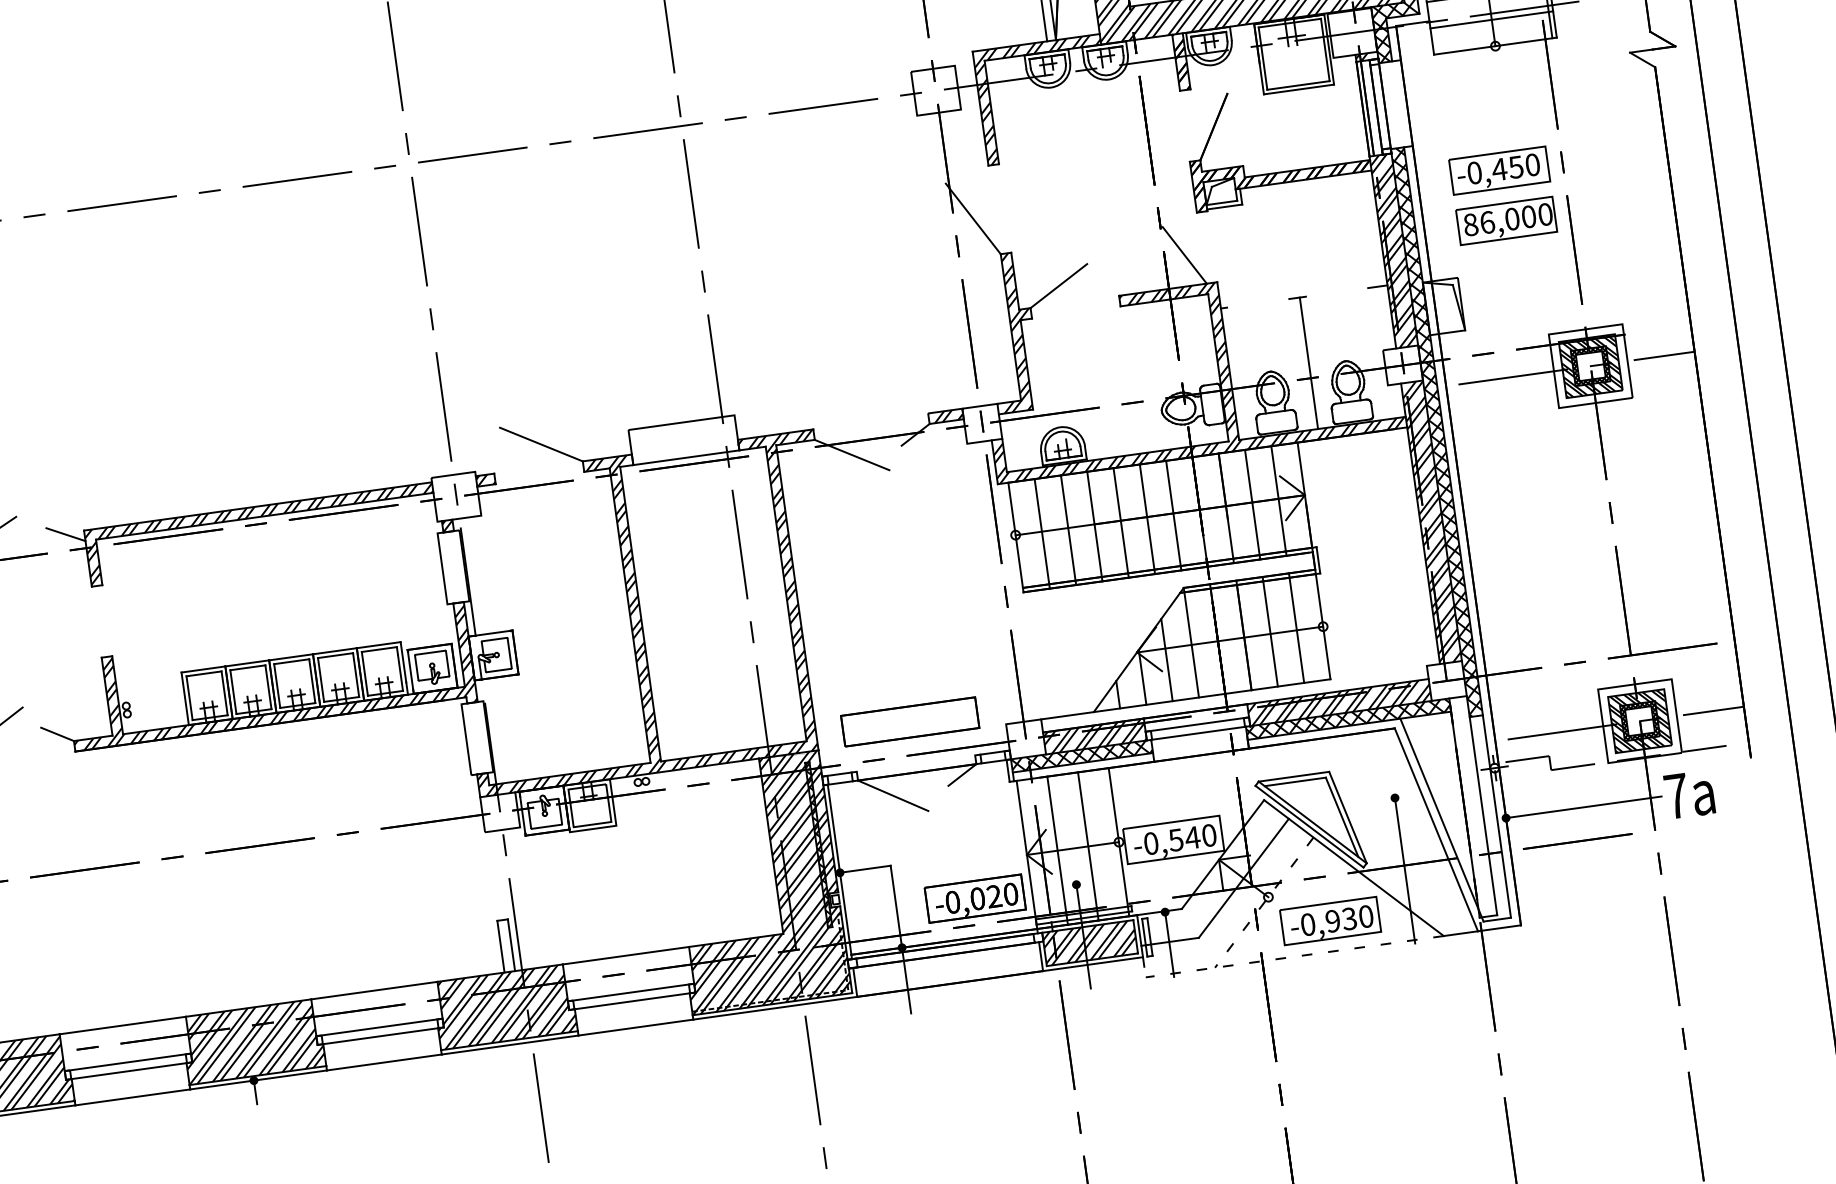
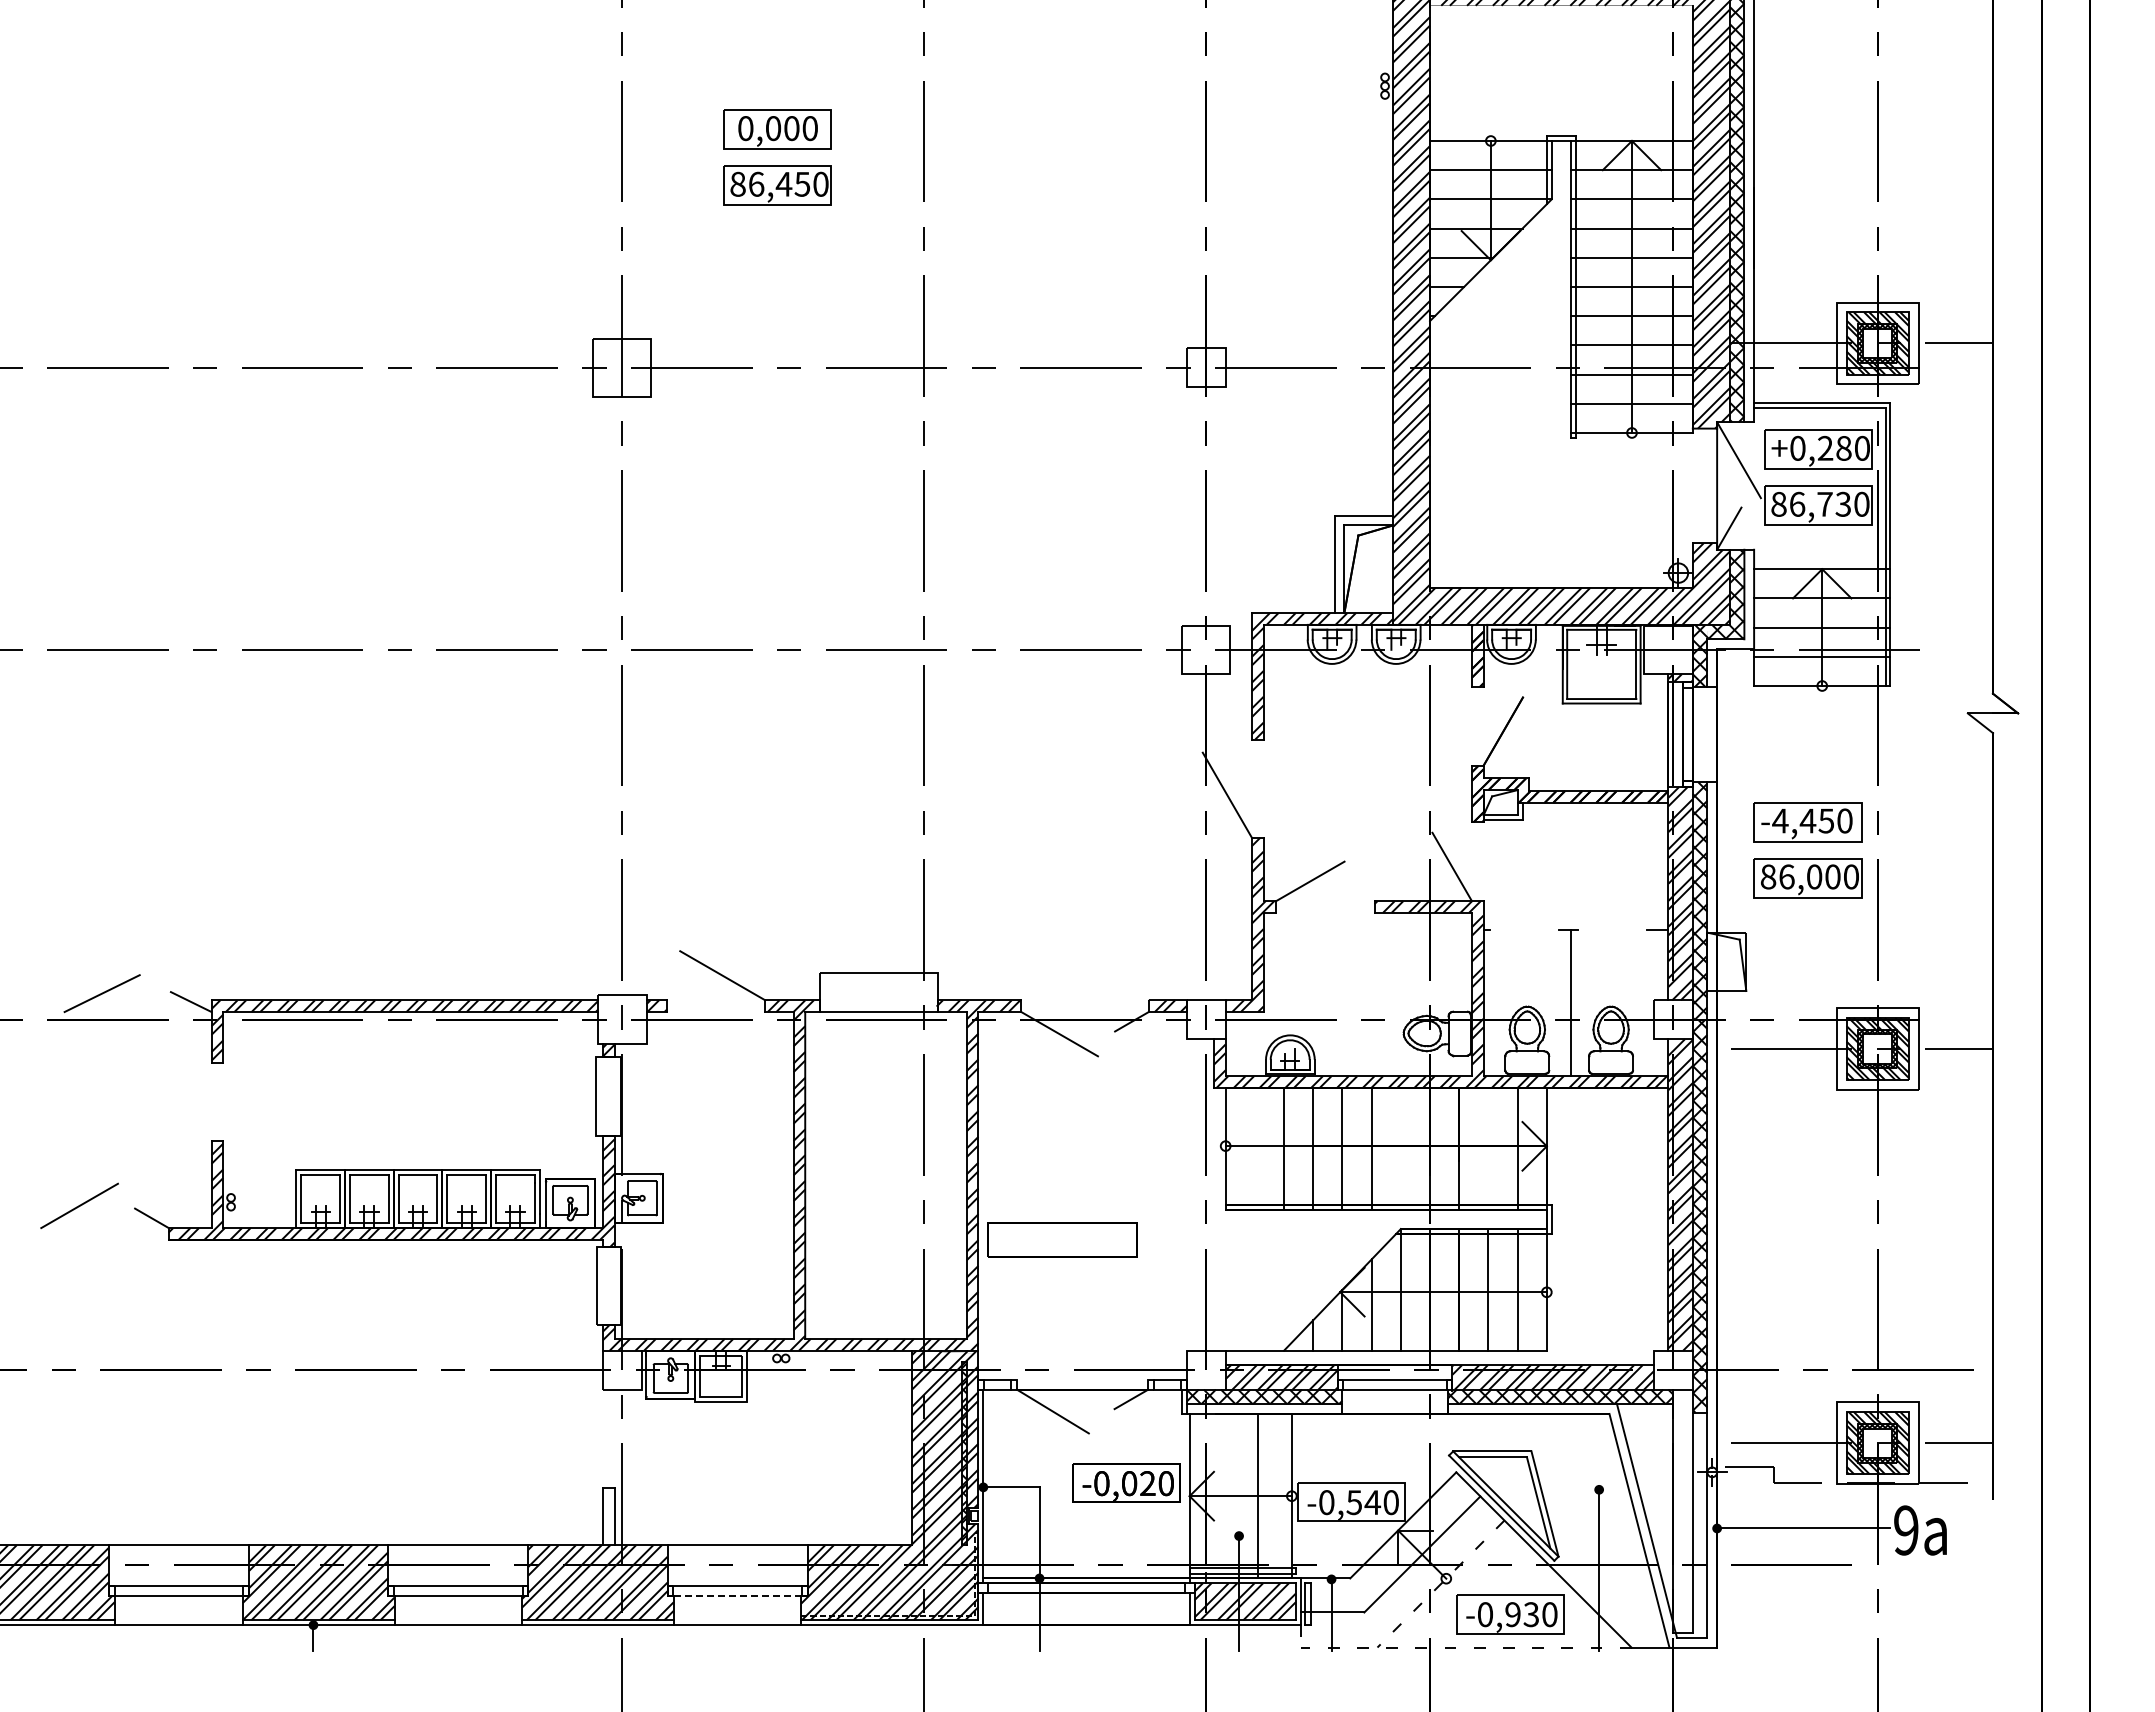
text: (1474, 172) -> (1780, 820), -0,450 -> -4,450
line: (1252, 504) -> (1488, 1148), removed
line: (1173, 515) -> (1400, 1148), removed
line: (1041, 533) -> (1254, 1148), removed
part: (910, 721) -> (1062, 1239), moved
text: (1676, 796) -> (1906, 1530), 7 -> 9
line: (1057, 850) -> (1223, 1495), removed
part: (974, 898) -> (1126, 1482), moved
line: (632, 1000) -> (737, 1595), solid -> dashed

